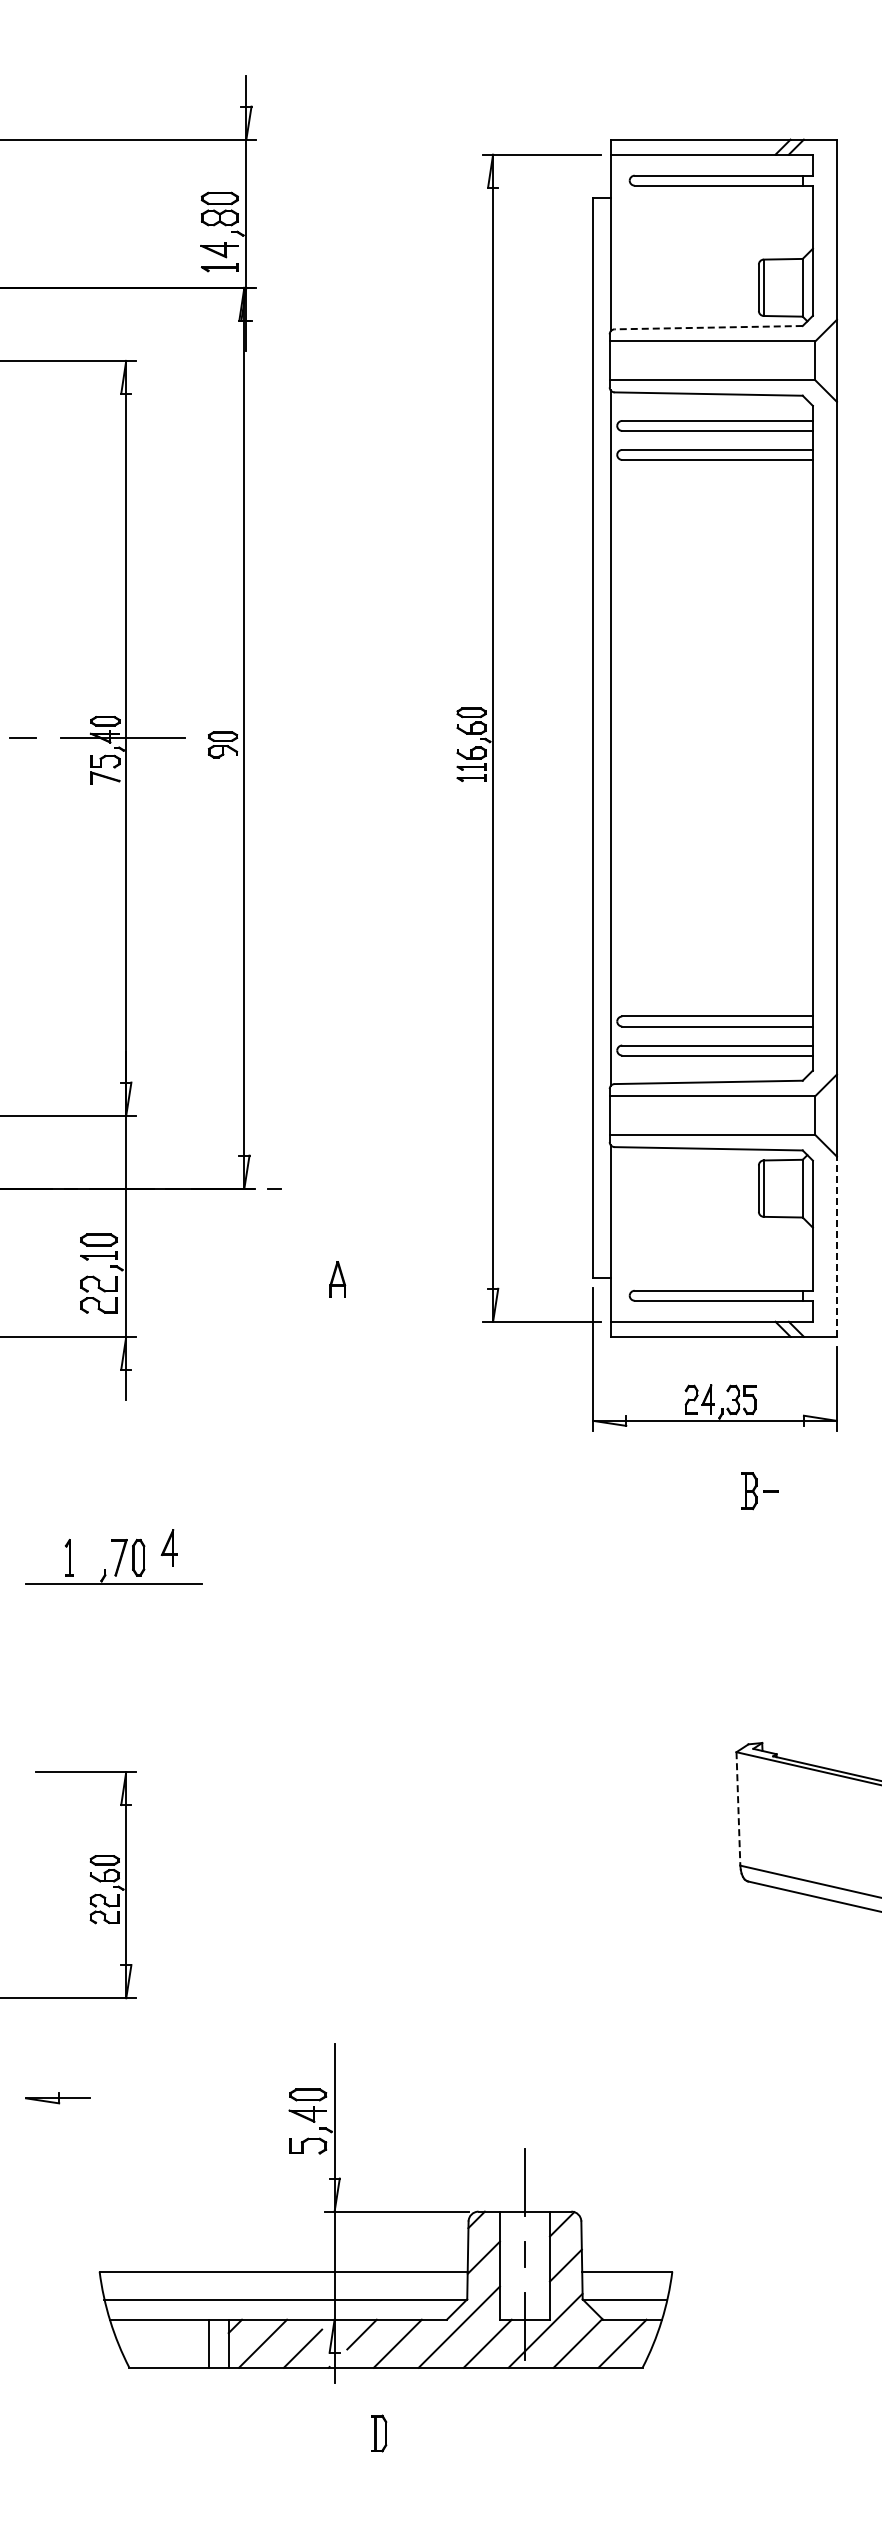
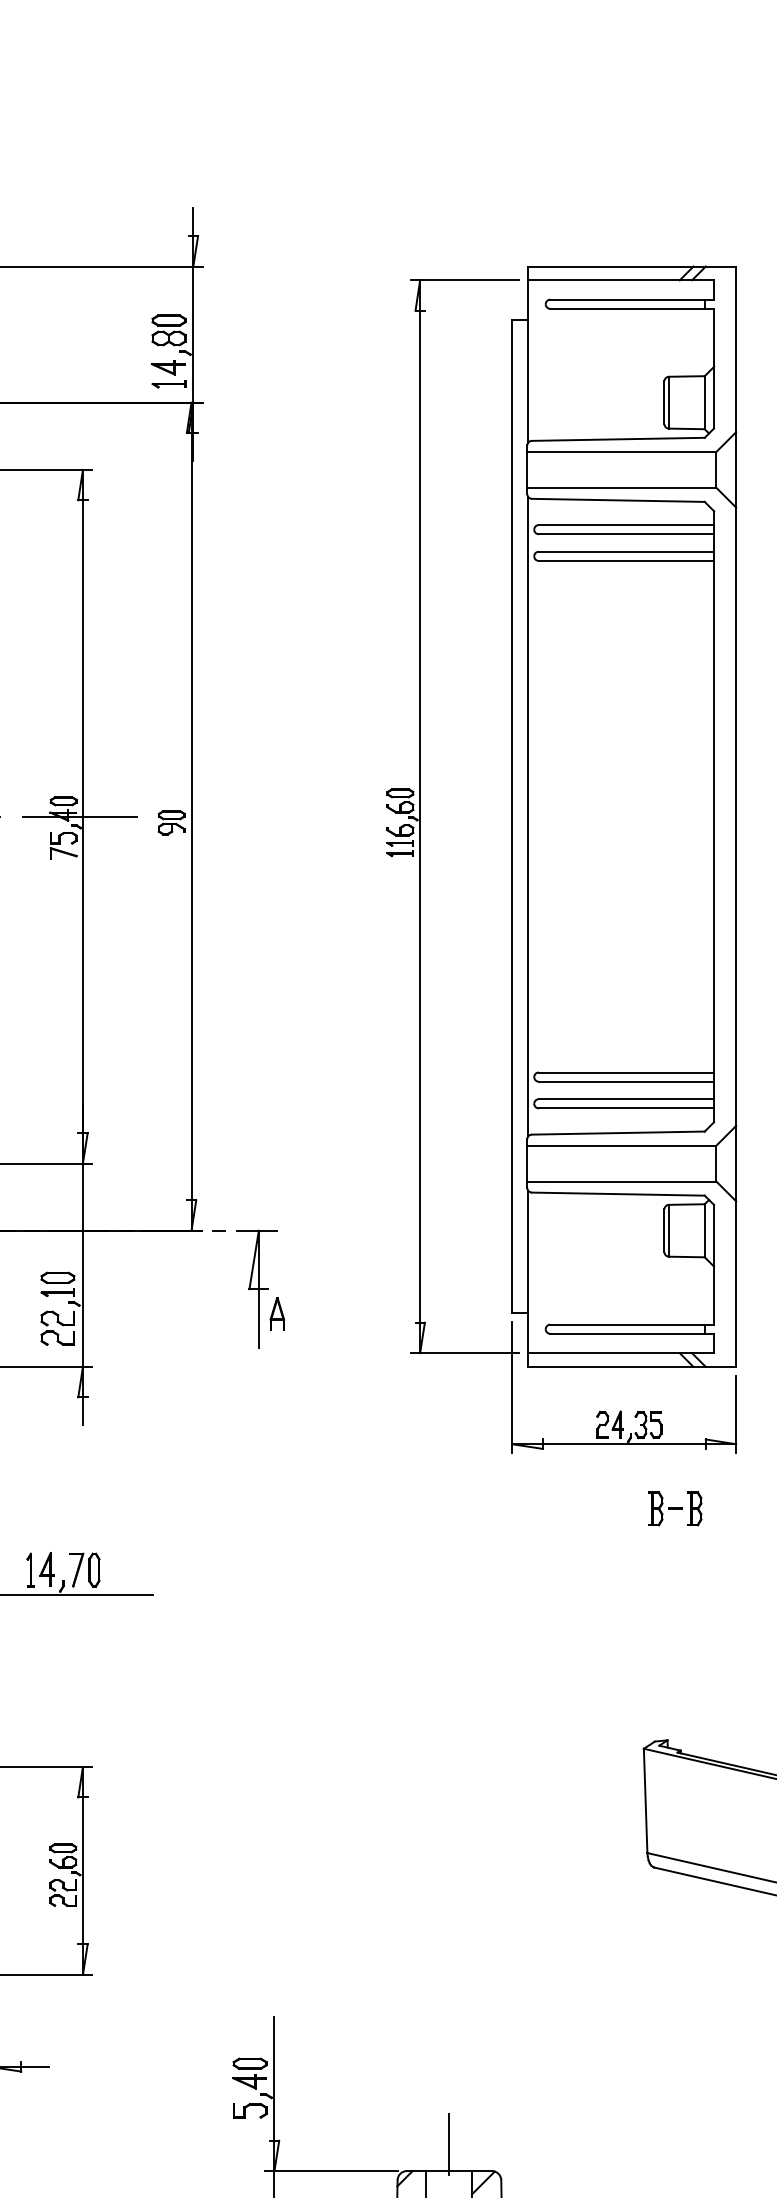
line: (708, 327) -> (618, 439), dashed -> solid
line: (836, 1246) -> (735, 1283), dashed -> solid
part: (315, 1251) -> (256, 1288), added
part: (792, 1491) -> (695, 1509), added
part: (168, 1547) -> (46, 1568), moved
line: (738, 1808) -> (645, 1800), dashed -> solid

